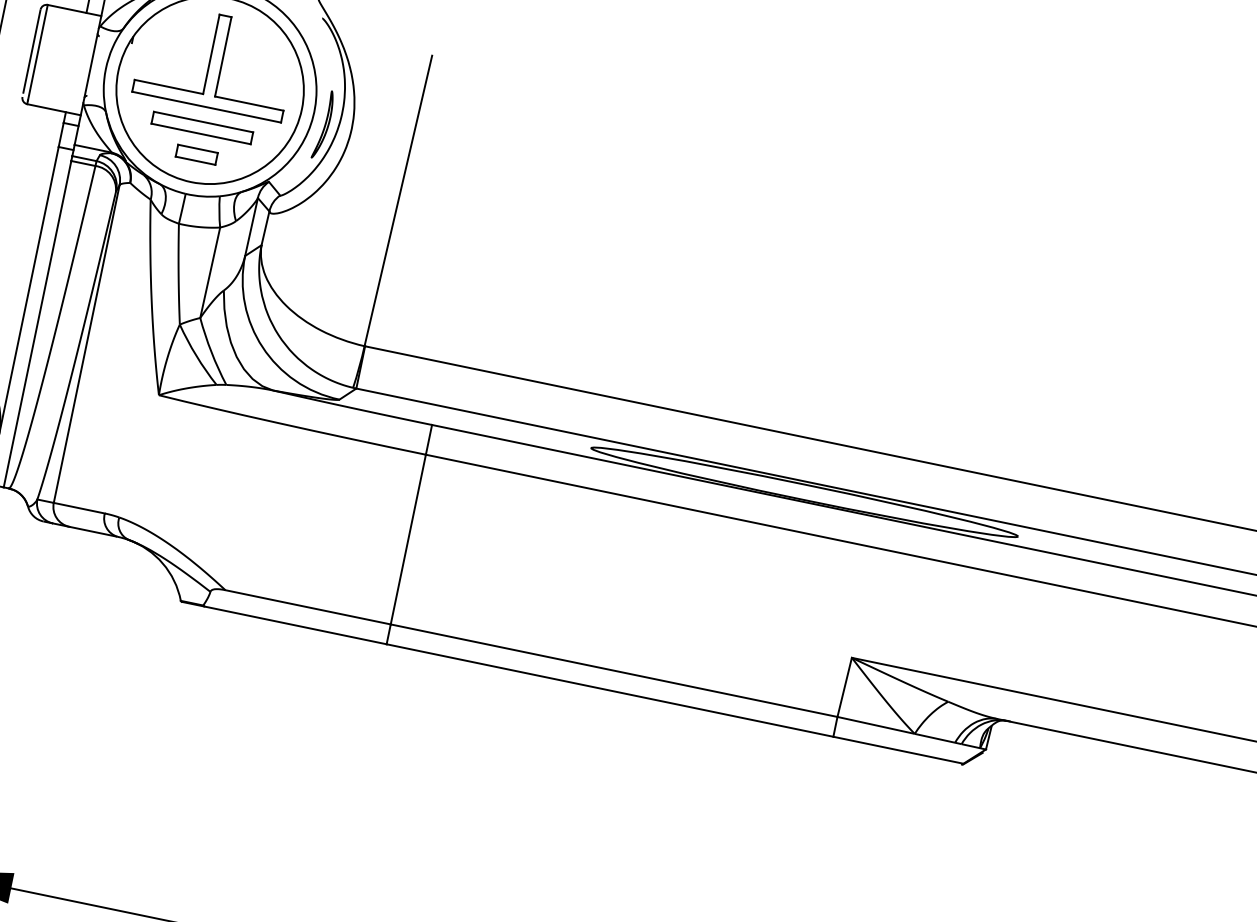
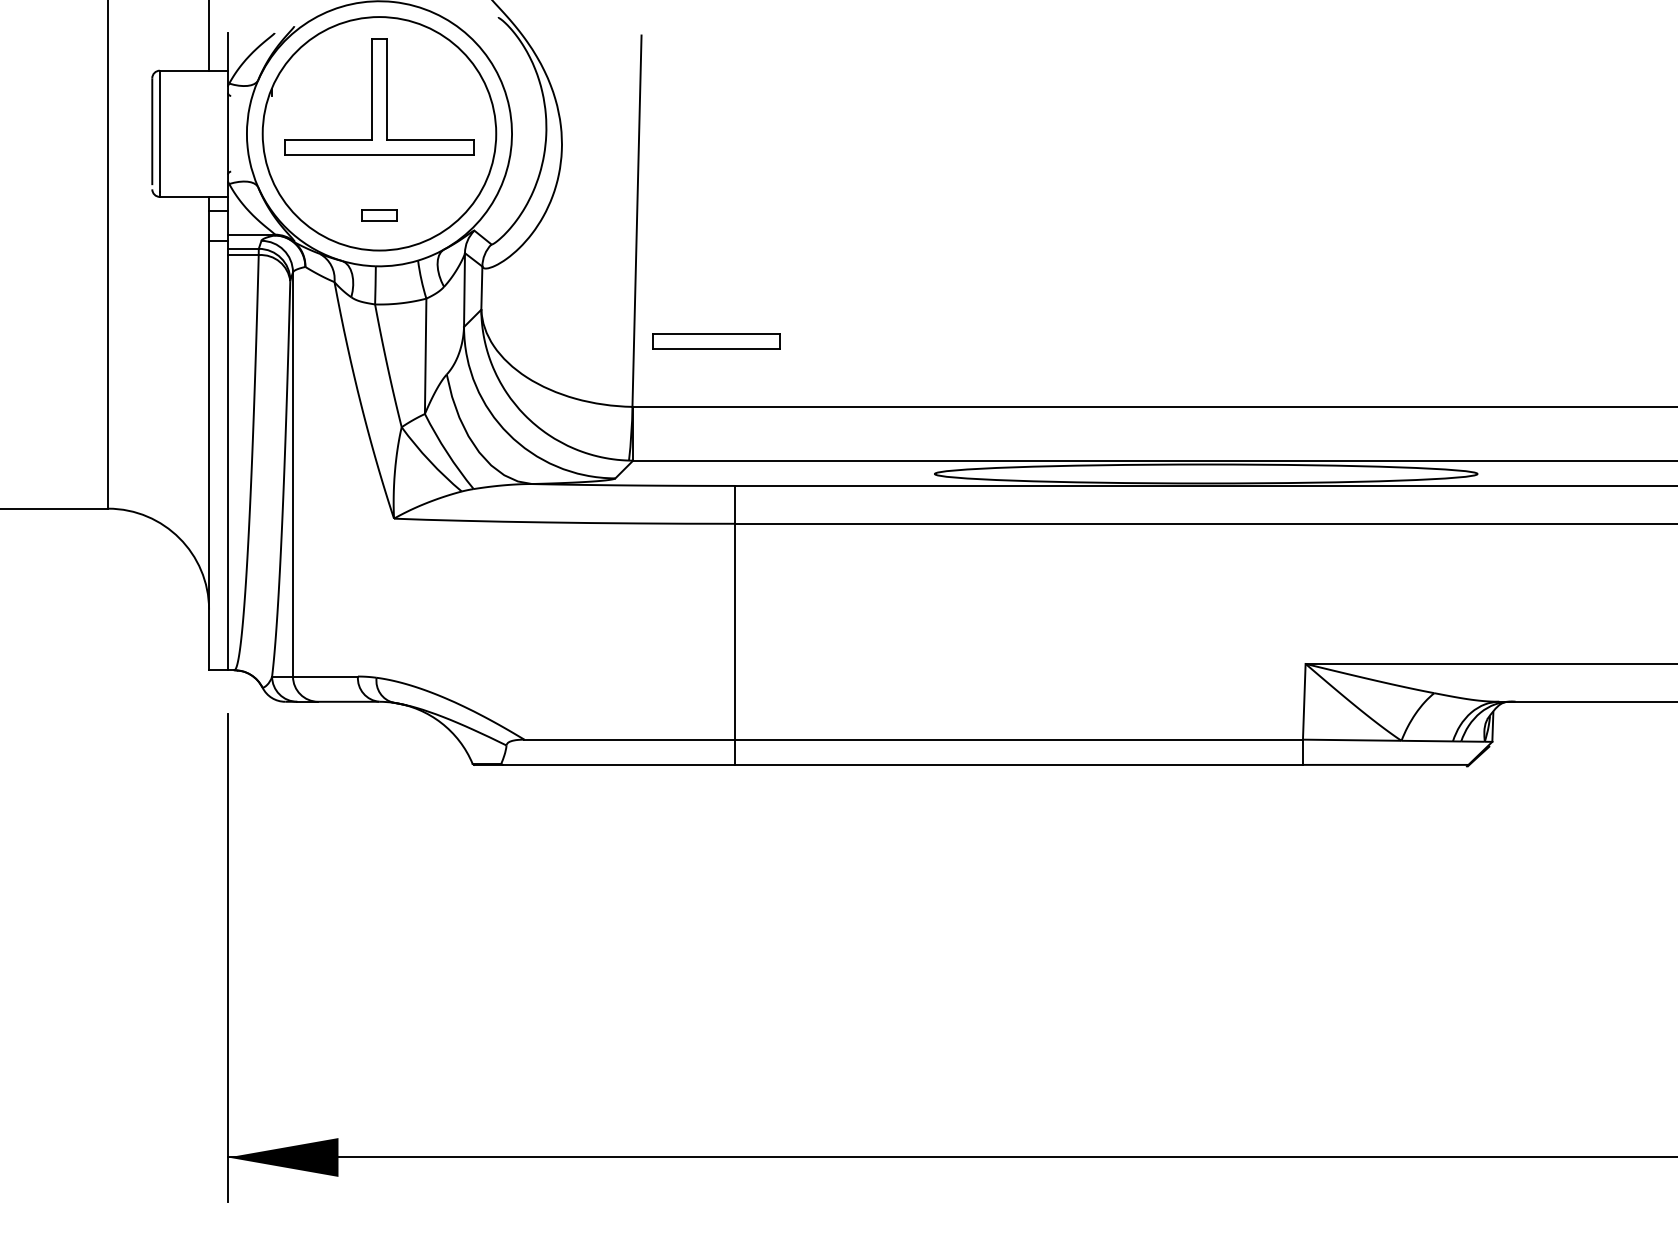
part: (323, 125) -> (526, 147), removed
part: (202, 127) -> (716, 341), moved
part: (196, 154) -> (379, 215), size x0.7

